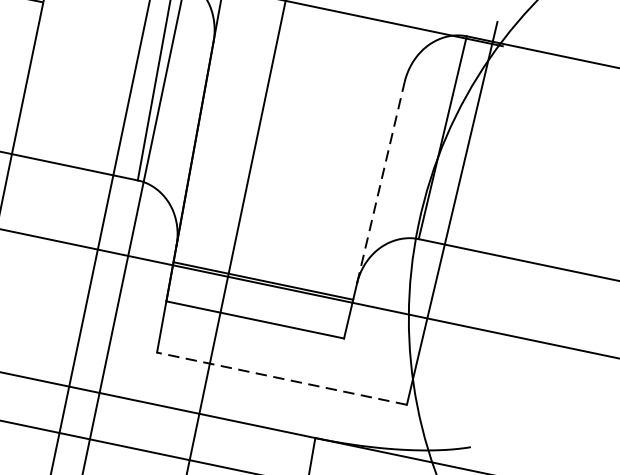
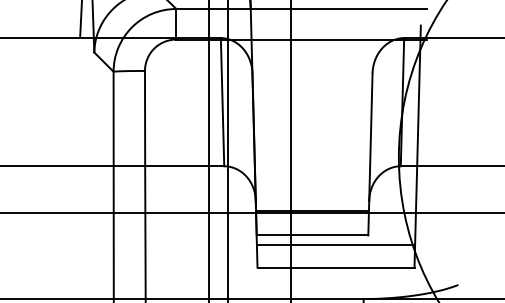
line: (380, 183) -> (370, 137), dashed -> solid
line: (288, 341) -> (335, 244), added
line: (282, 378) -> (336, 267), dashed -> solid

